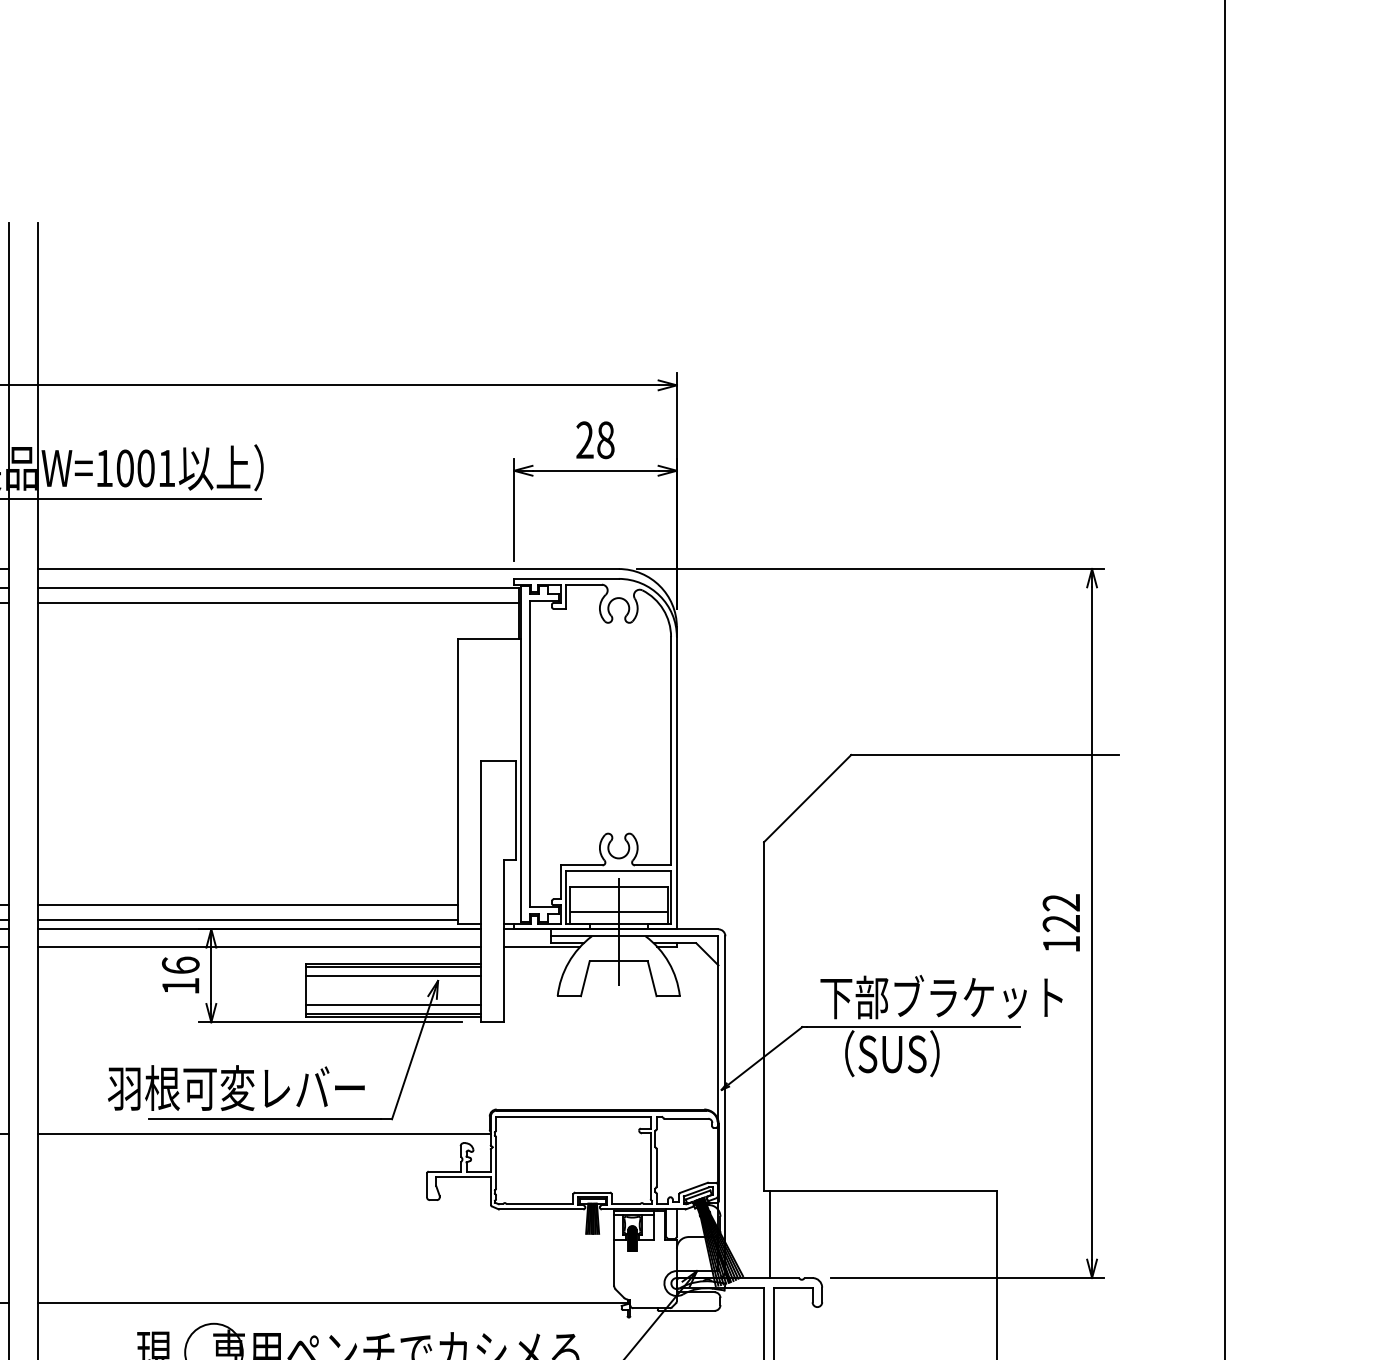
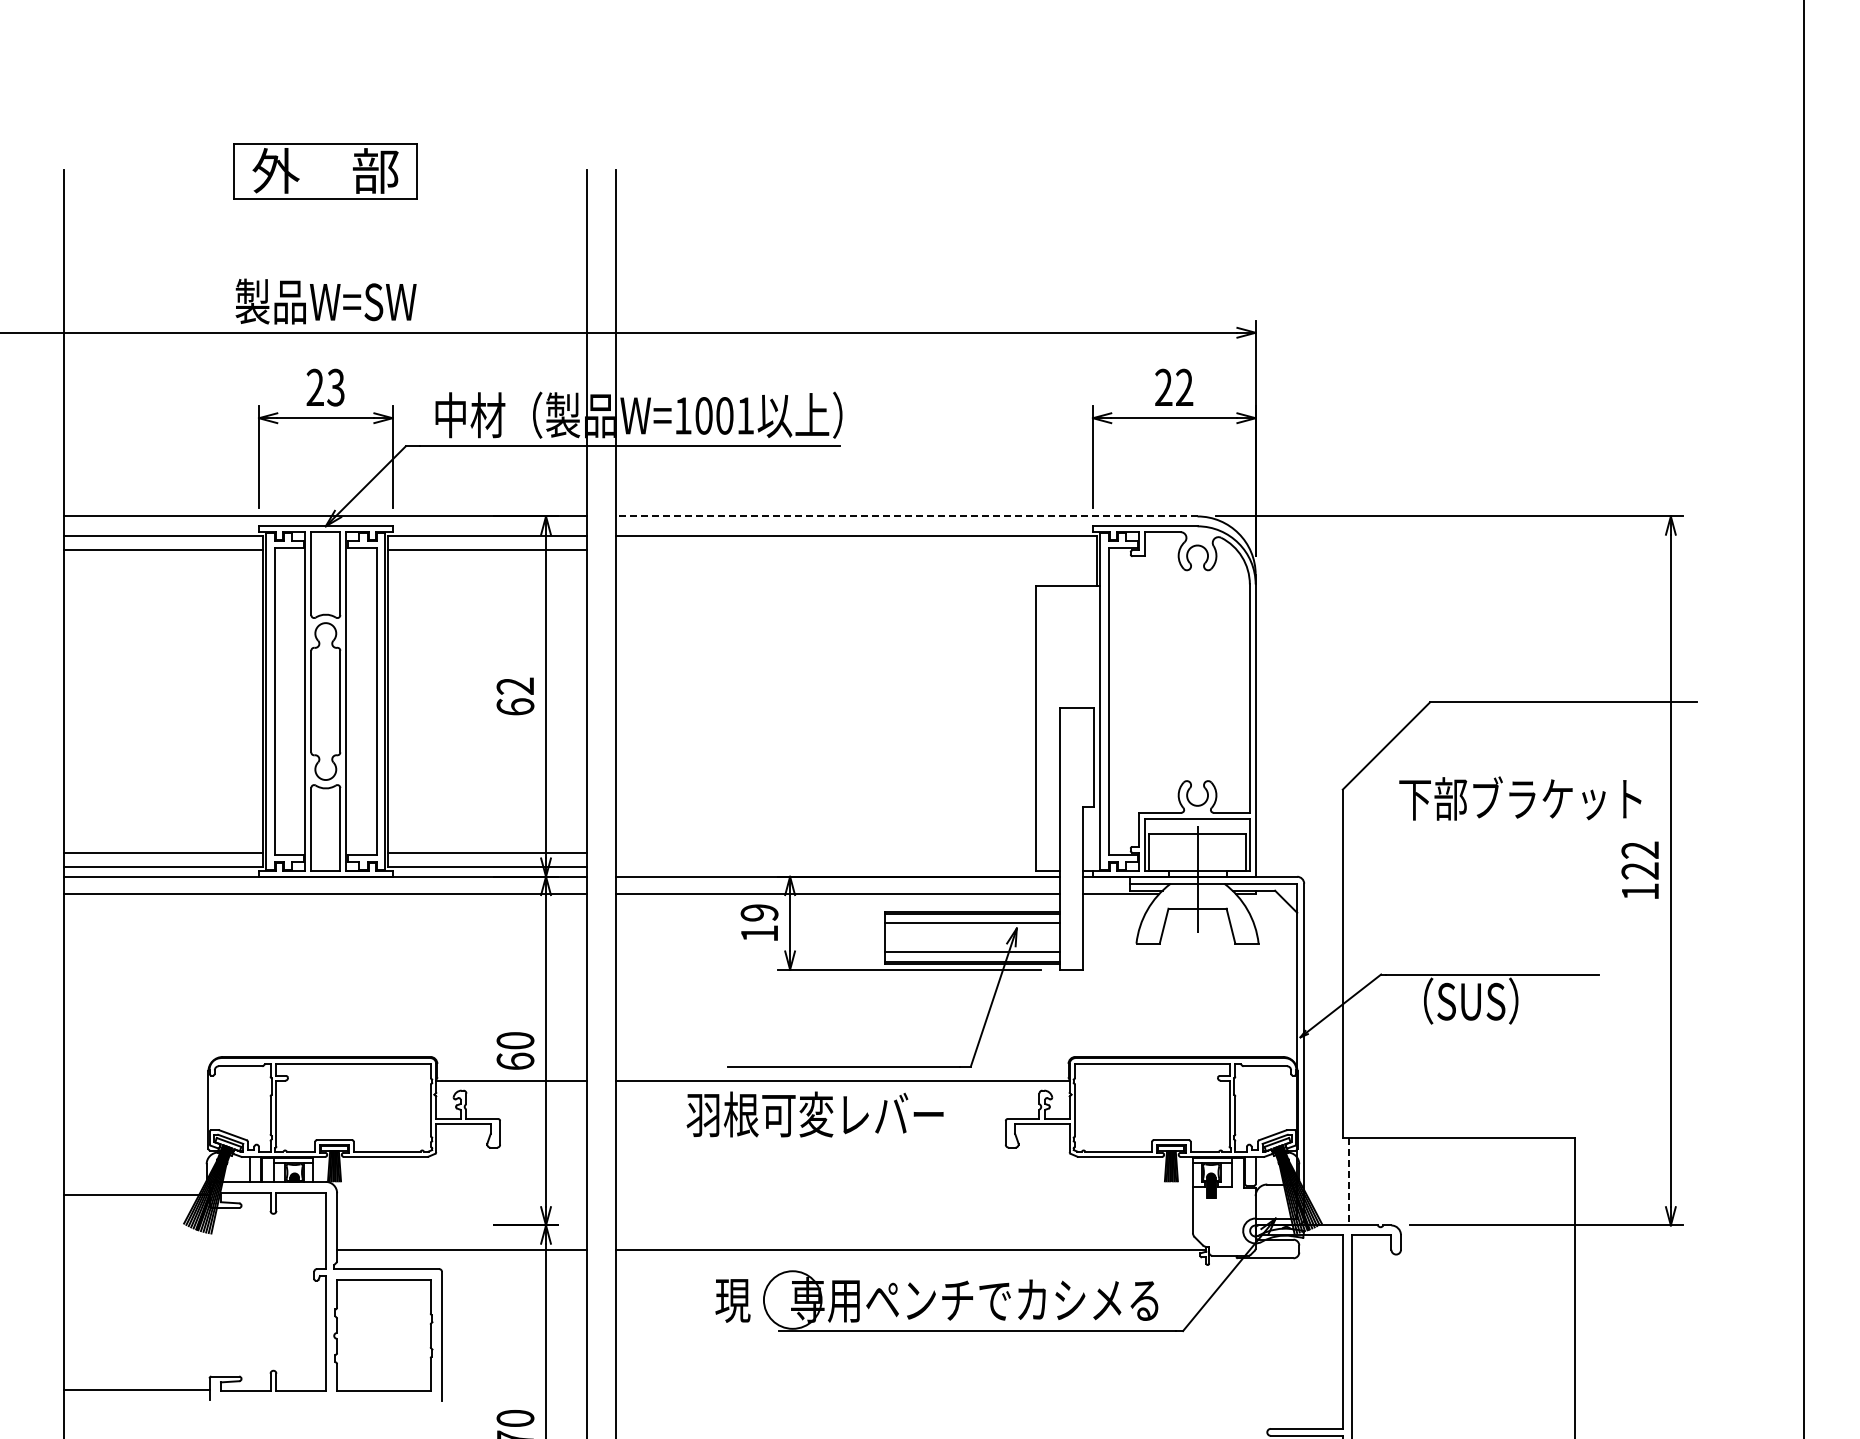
text: (605, 440) -> (1184, 387), 28 -> 22
line: (327, 569) -> (906, 516), solid -> dashed
line: (277, 603) -> (856, 550), removed
line: (247, 905) -> (826, 852), removed
line: (618, 912) -> (1197, 859), removed
line: (247, 920) -> (826, 867), removed
text: (180, 965) -> (759, 912), 16 -> 19
text: (941, 997) -> (1520, 798), moved
text: (235, 1088) -> (814, 1114), moved
line: (769, 1234) -> (1348, 1181), solid -> dashed

